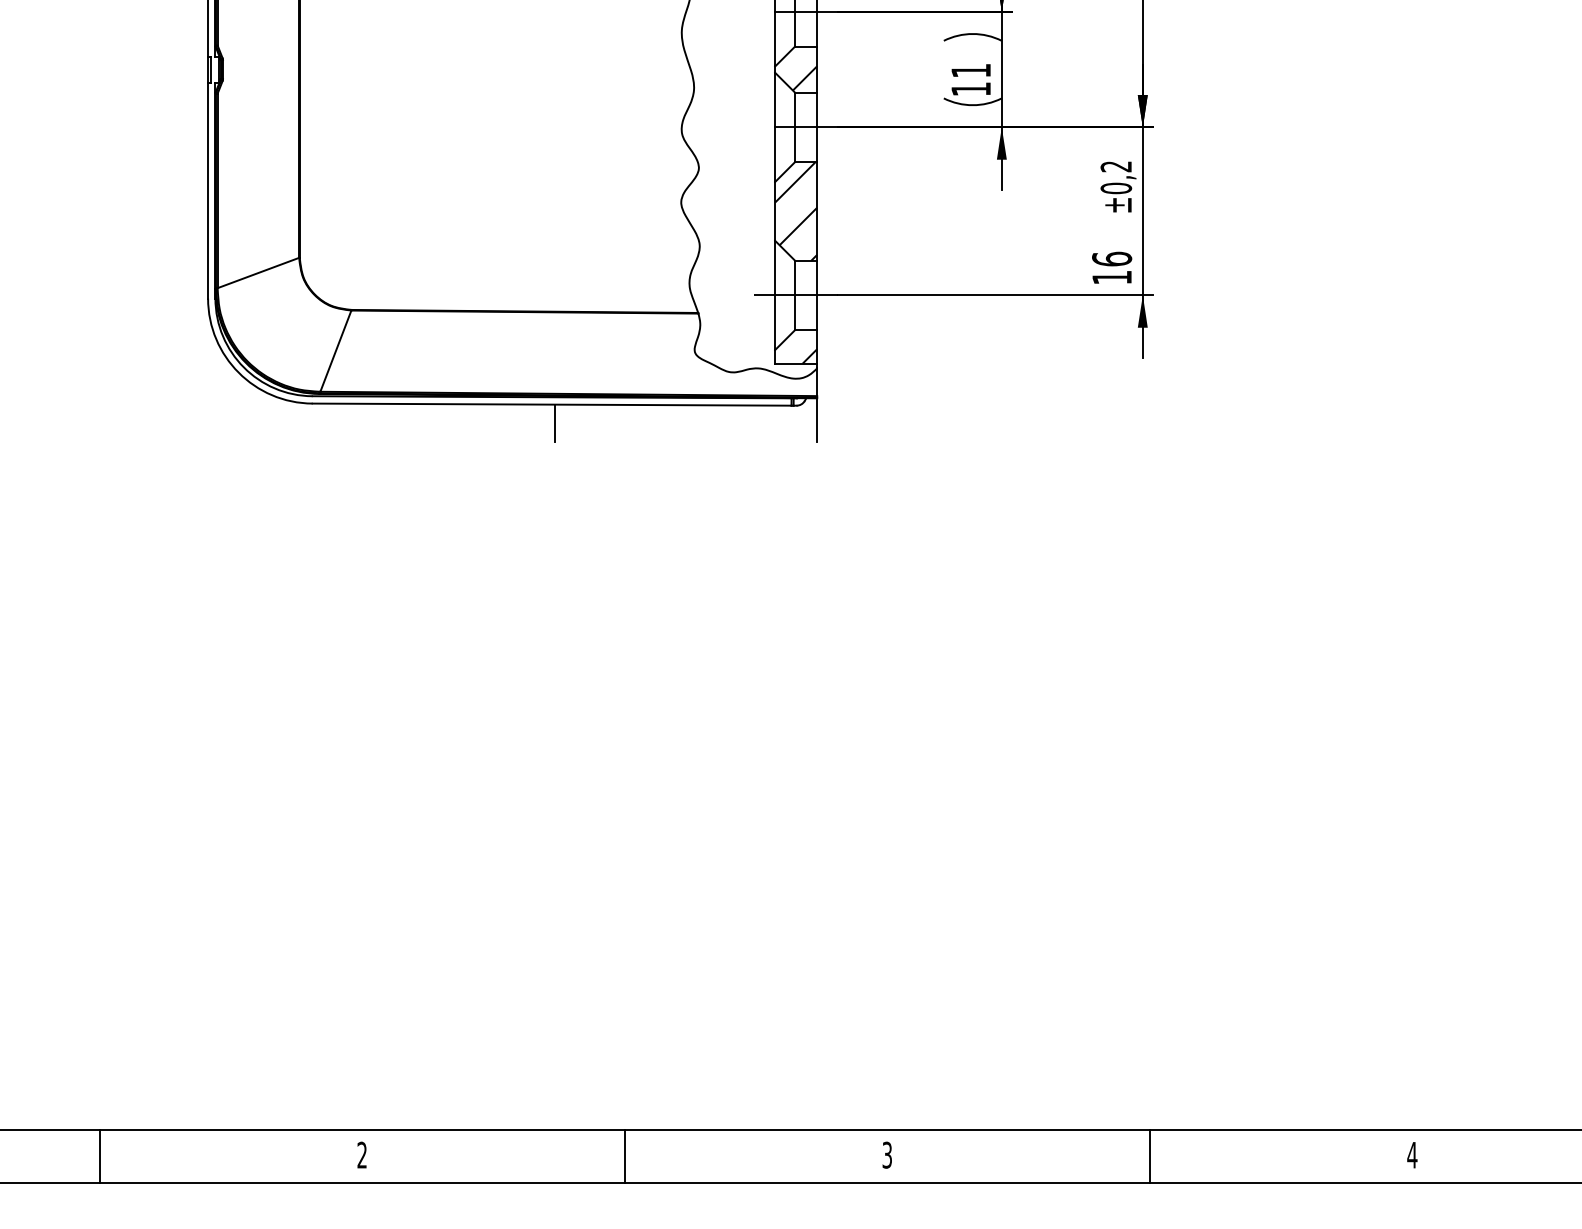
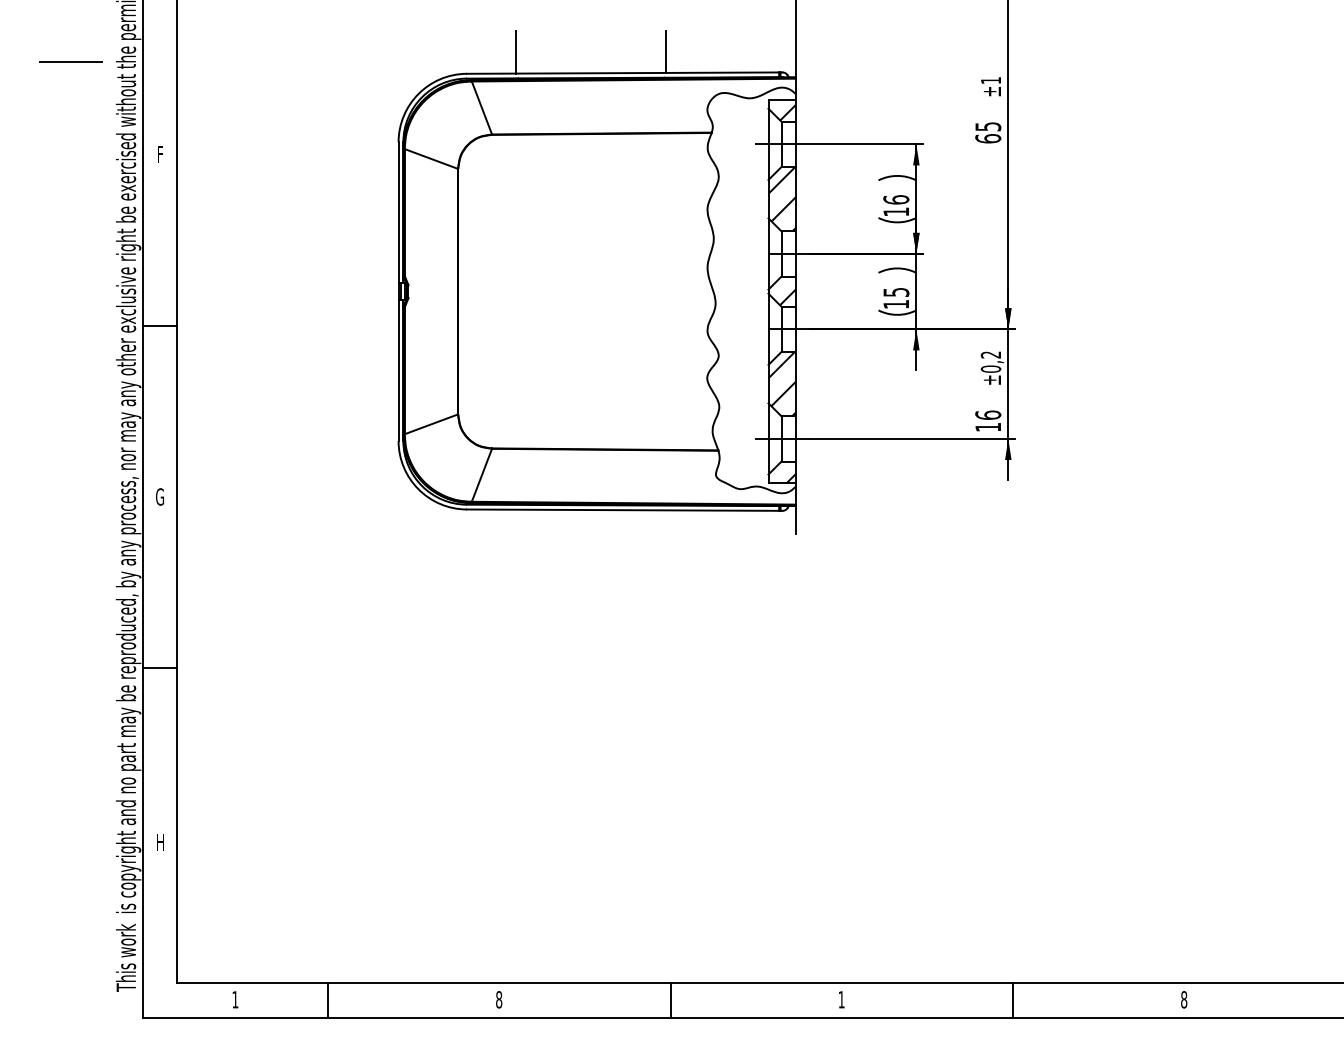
text: (971, 70) -> (896, 292), 11 -> 15
line: (554, 423) -> (624, 522), removed
text: (362, 1154) -> (499, 999), 2 -> 8
text: (887, 1154) -> (841, 999), 3 -> 1
text: (1411, 1154) -> (1183, 999), 4 -> 8

